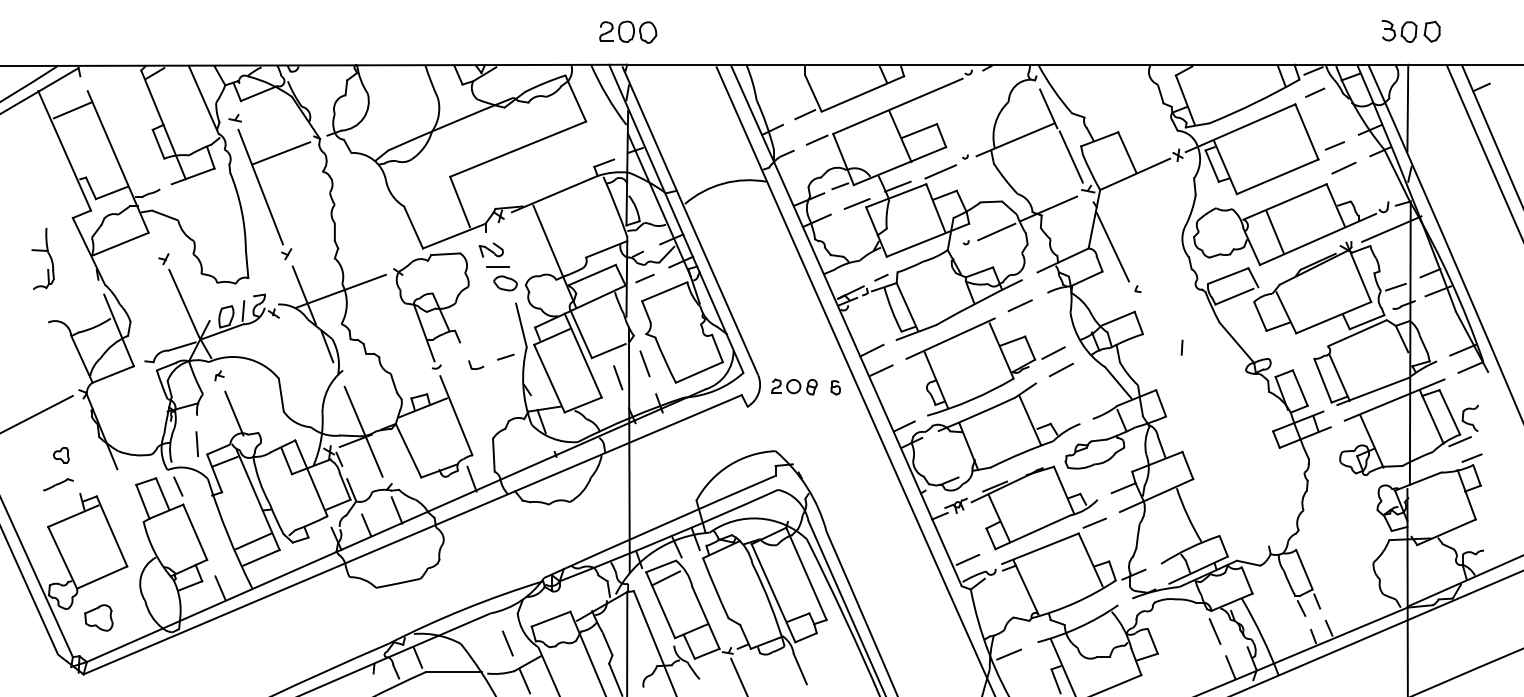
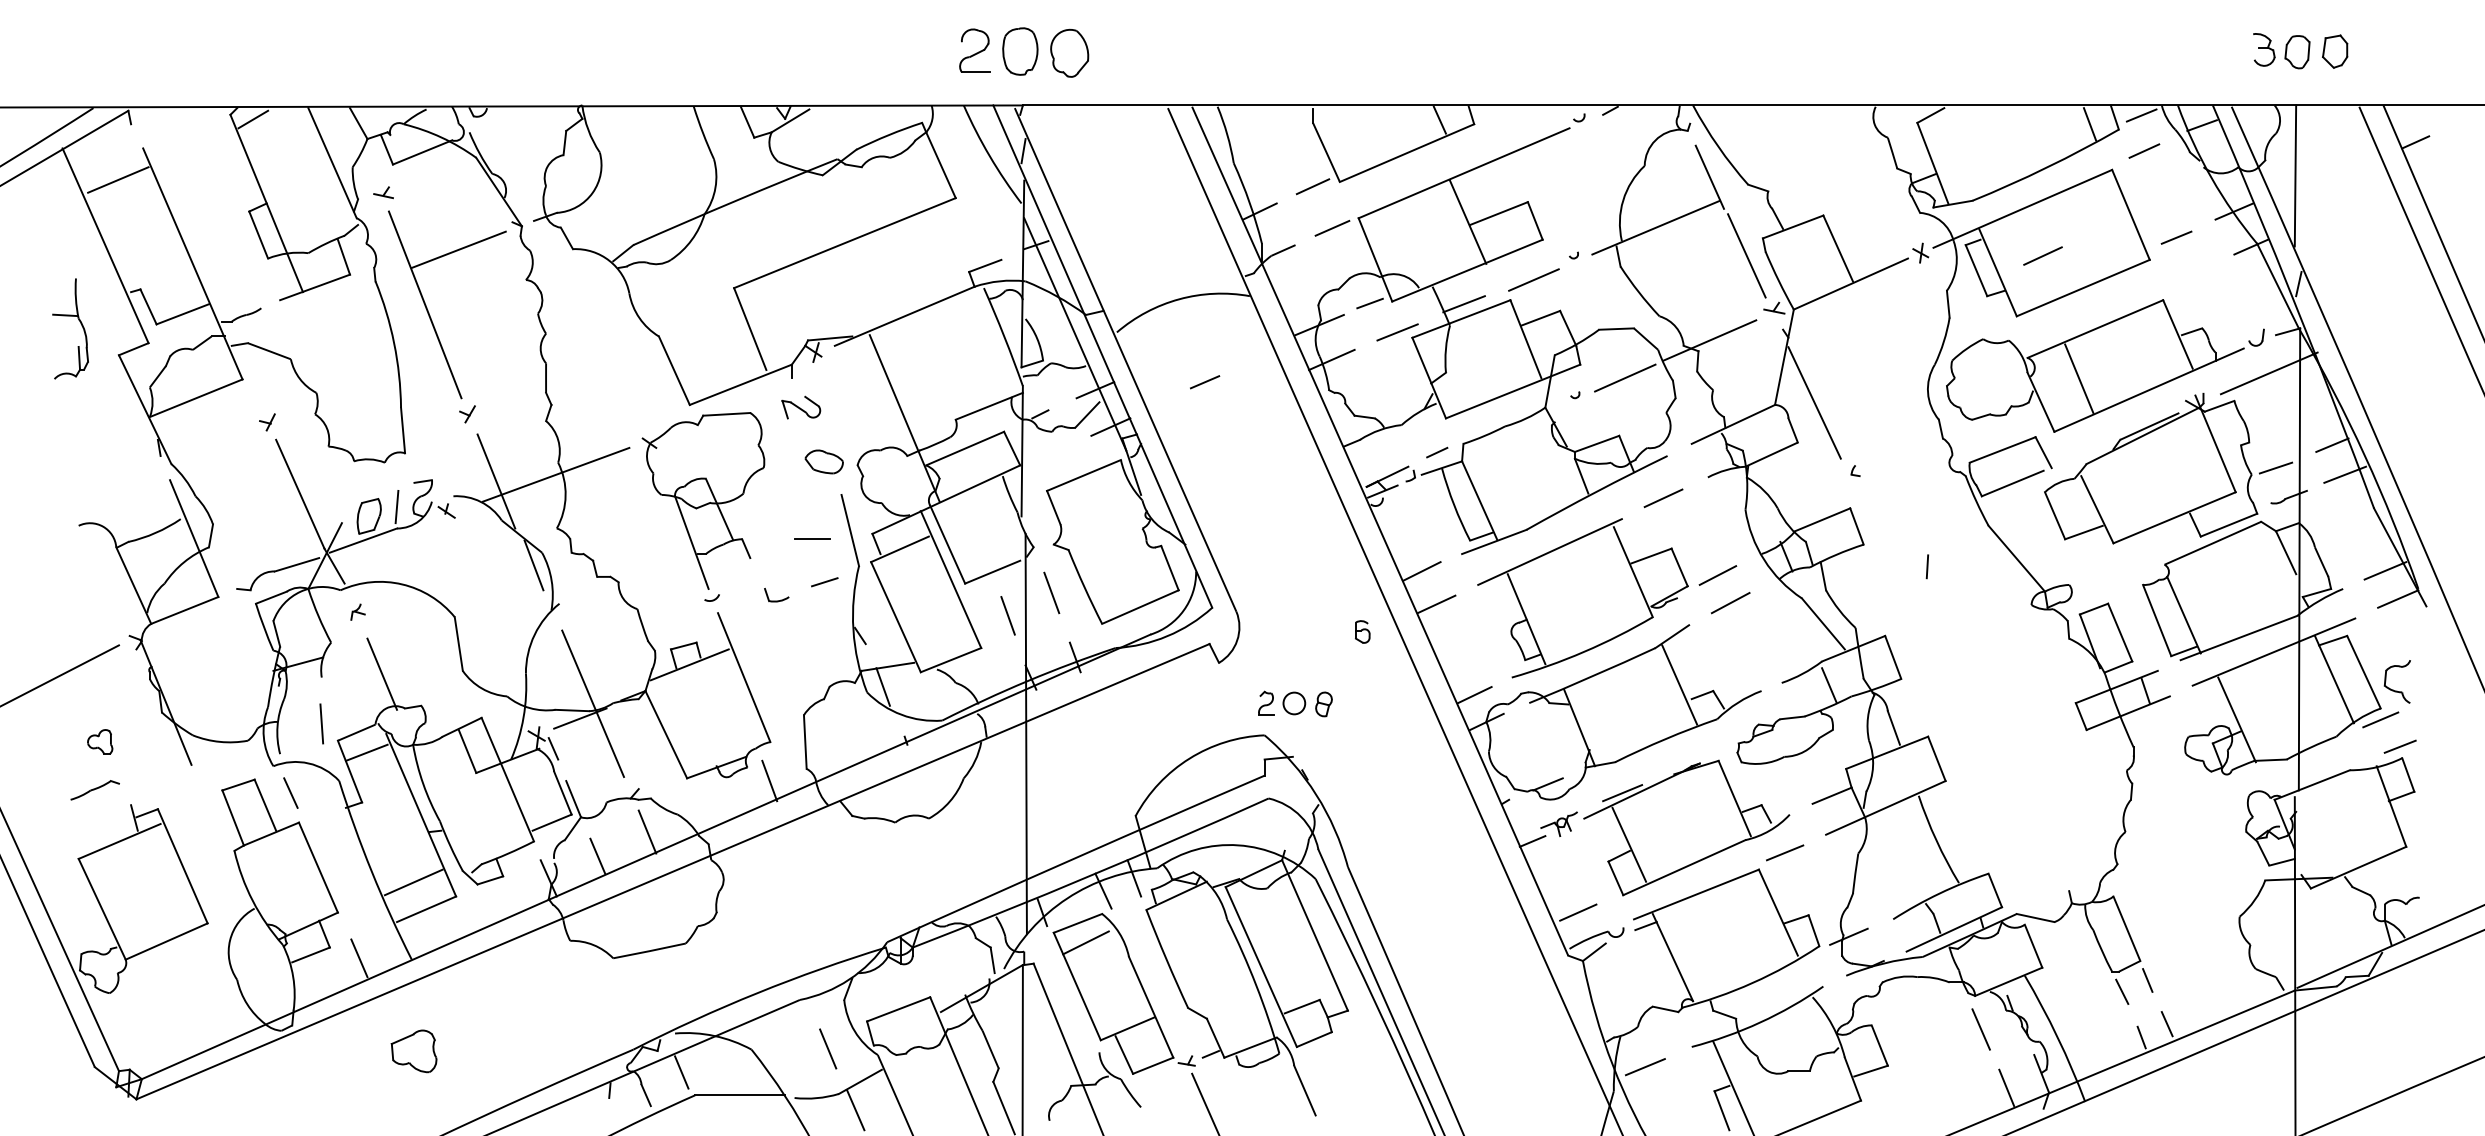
part: (628, 31) -> (1024, 51), size x1.4
line: (1343, 167) -> (2042, 254), moved
part: (48, 255) -> (79, 323), moved
line: (497, 266) -> (811, 538), moved
line: (644, 278) -> (1204, 382), moved
part: (794, 386) -> (1295, 703), moved
part: (98, 617) -> (413, 1050), moved

